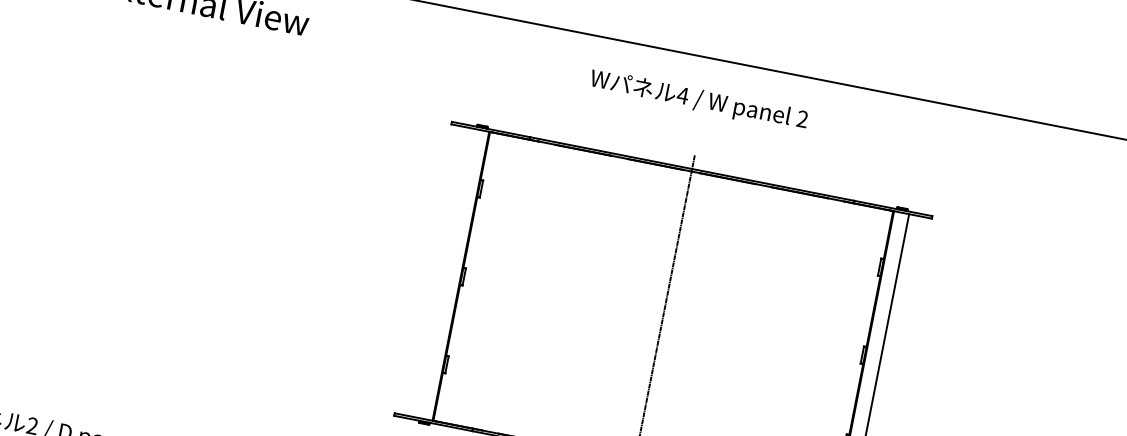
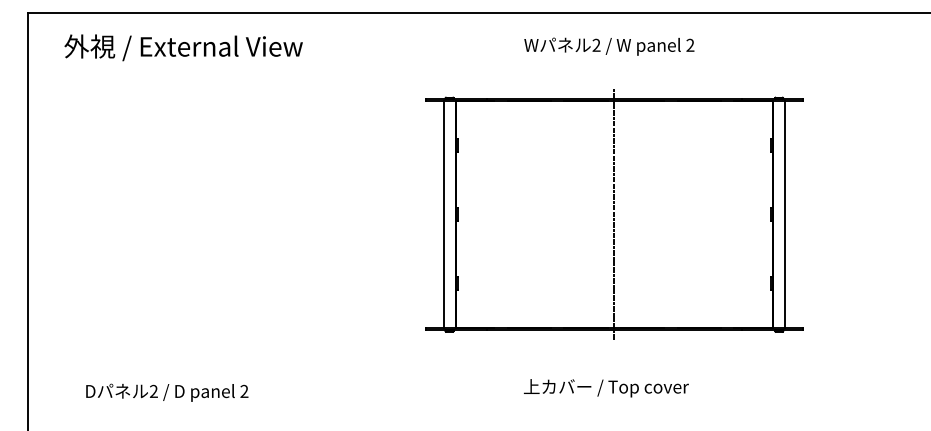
text: (683, 94) -> (596, 44), 4 -> 2
line: (445, 272) -> (443, 214), added

